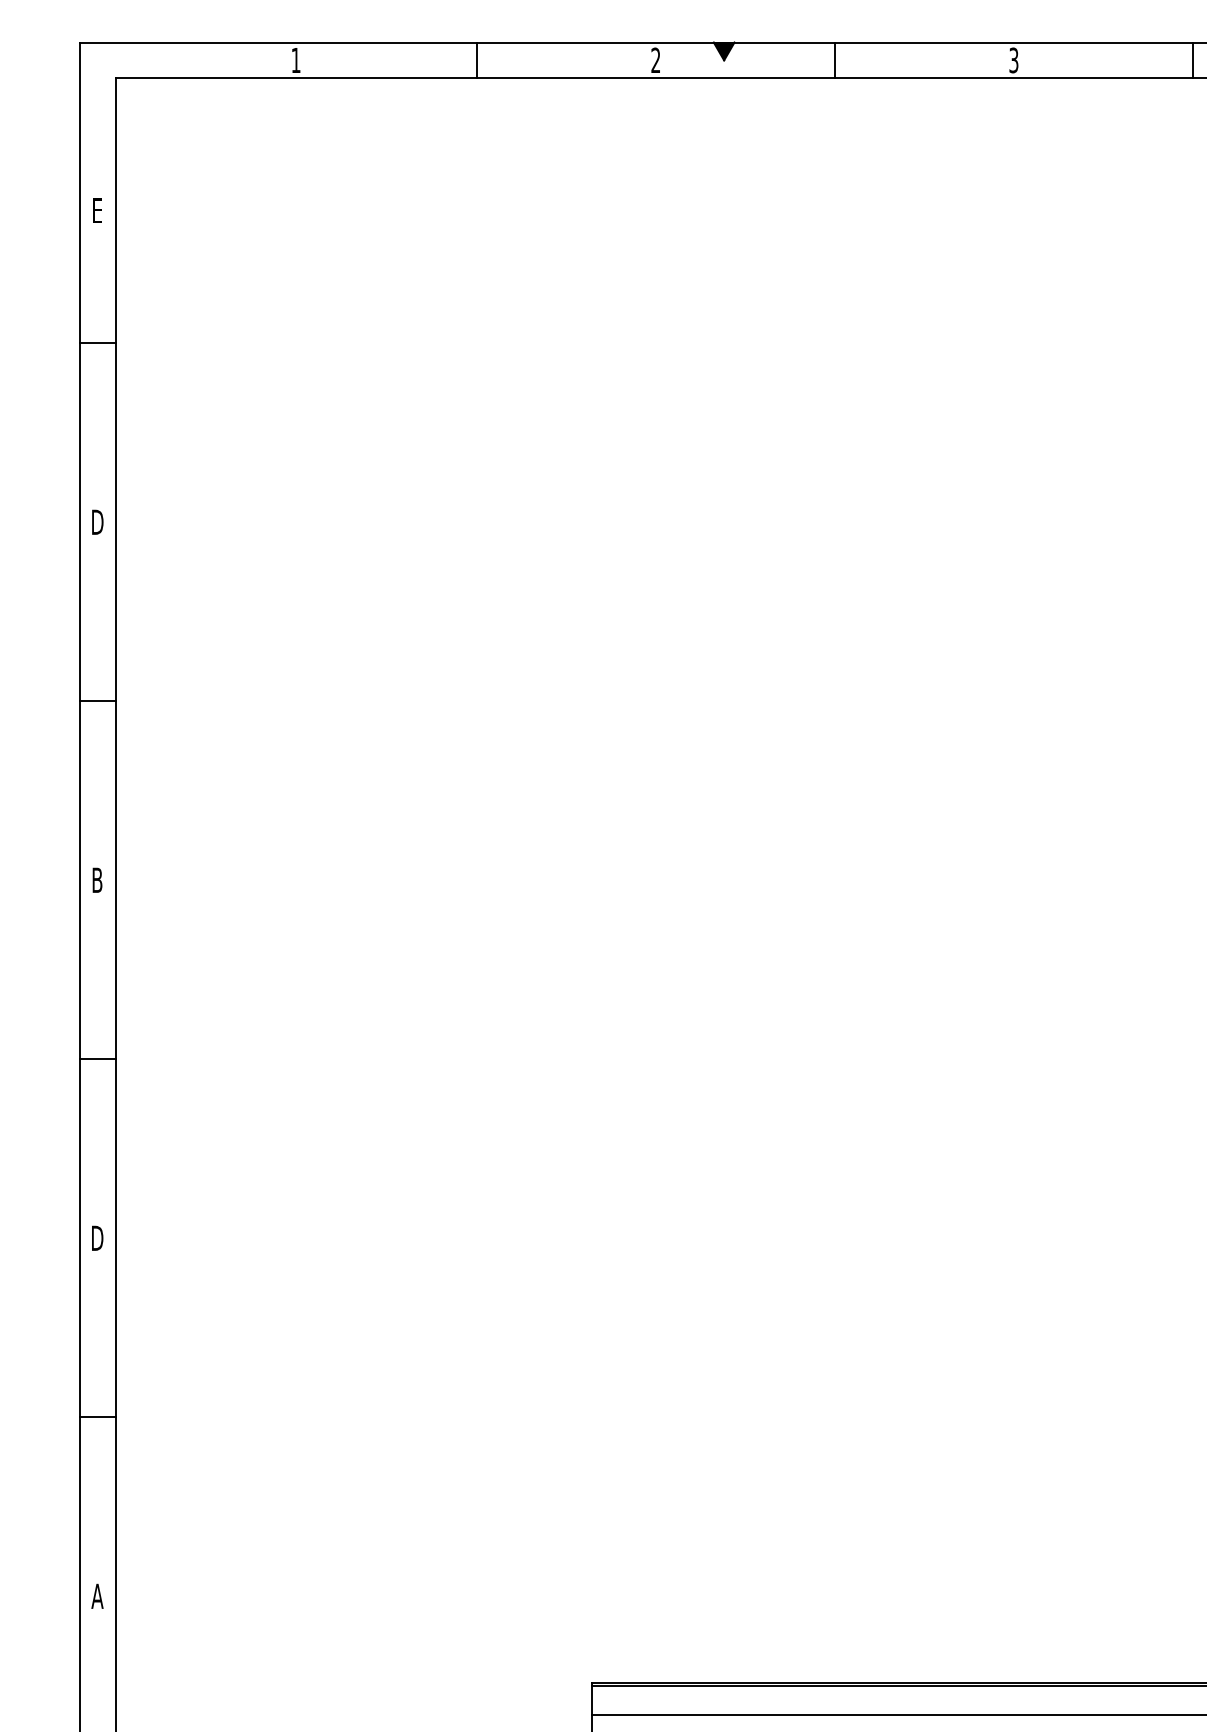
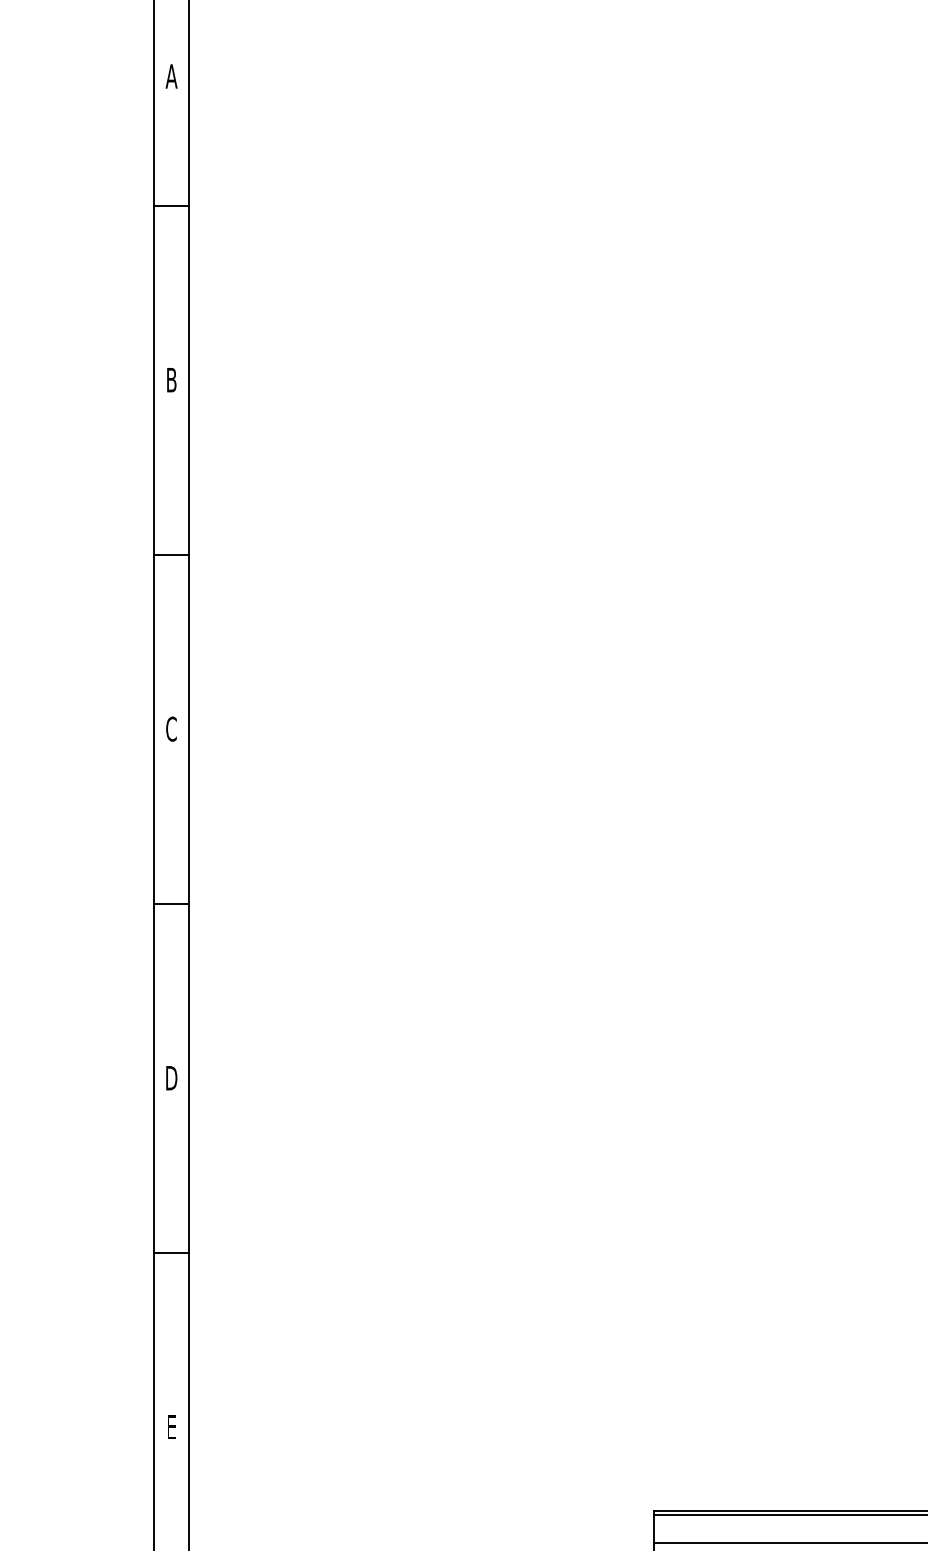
text: (97, 210) -> (171, 76), E -> A
text: (97, 521) -> (171, 379), D -> B
text: (96, 880) -> (170, 729), B -> C
text: (97, 1595) -> (171, 1426), A -> E

